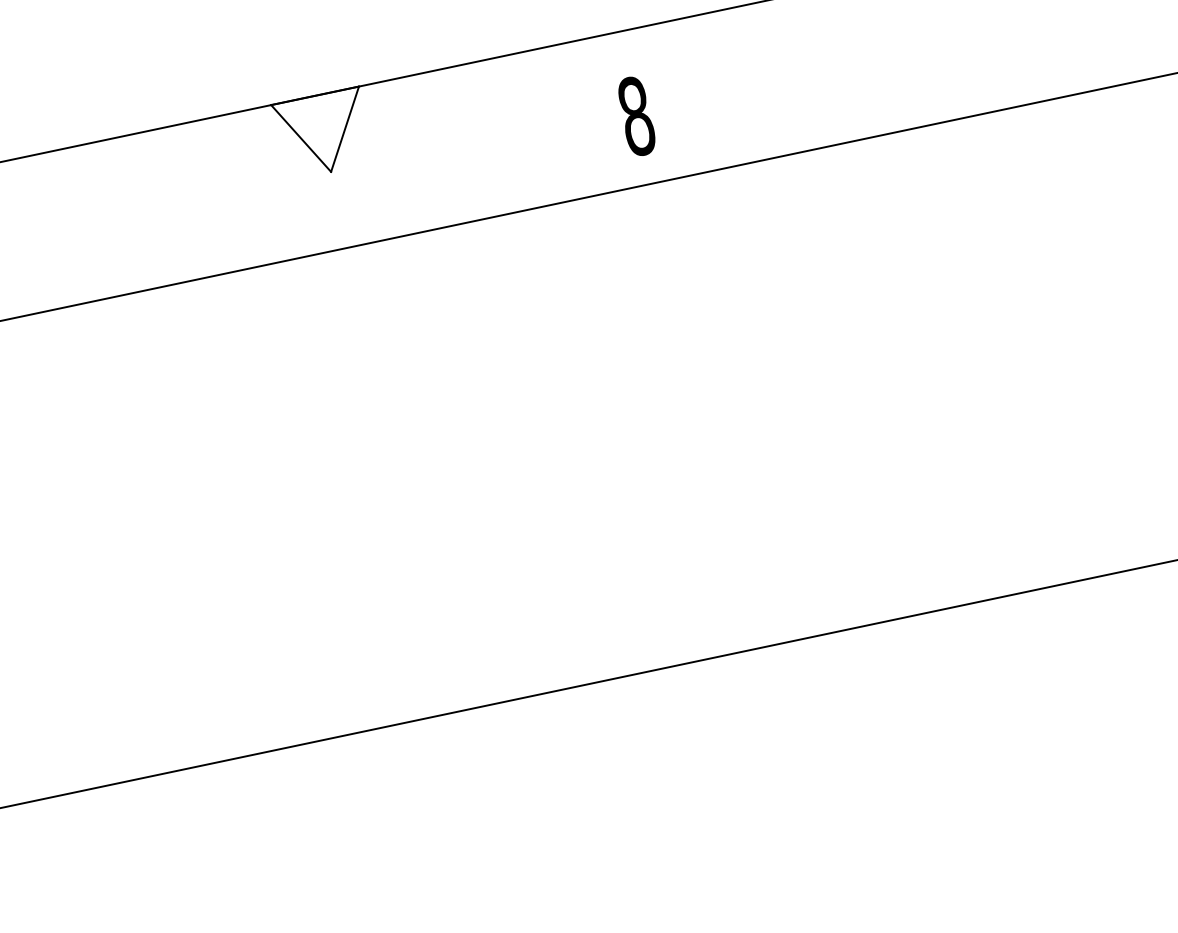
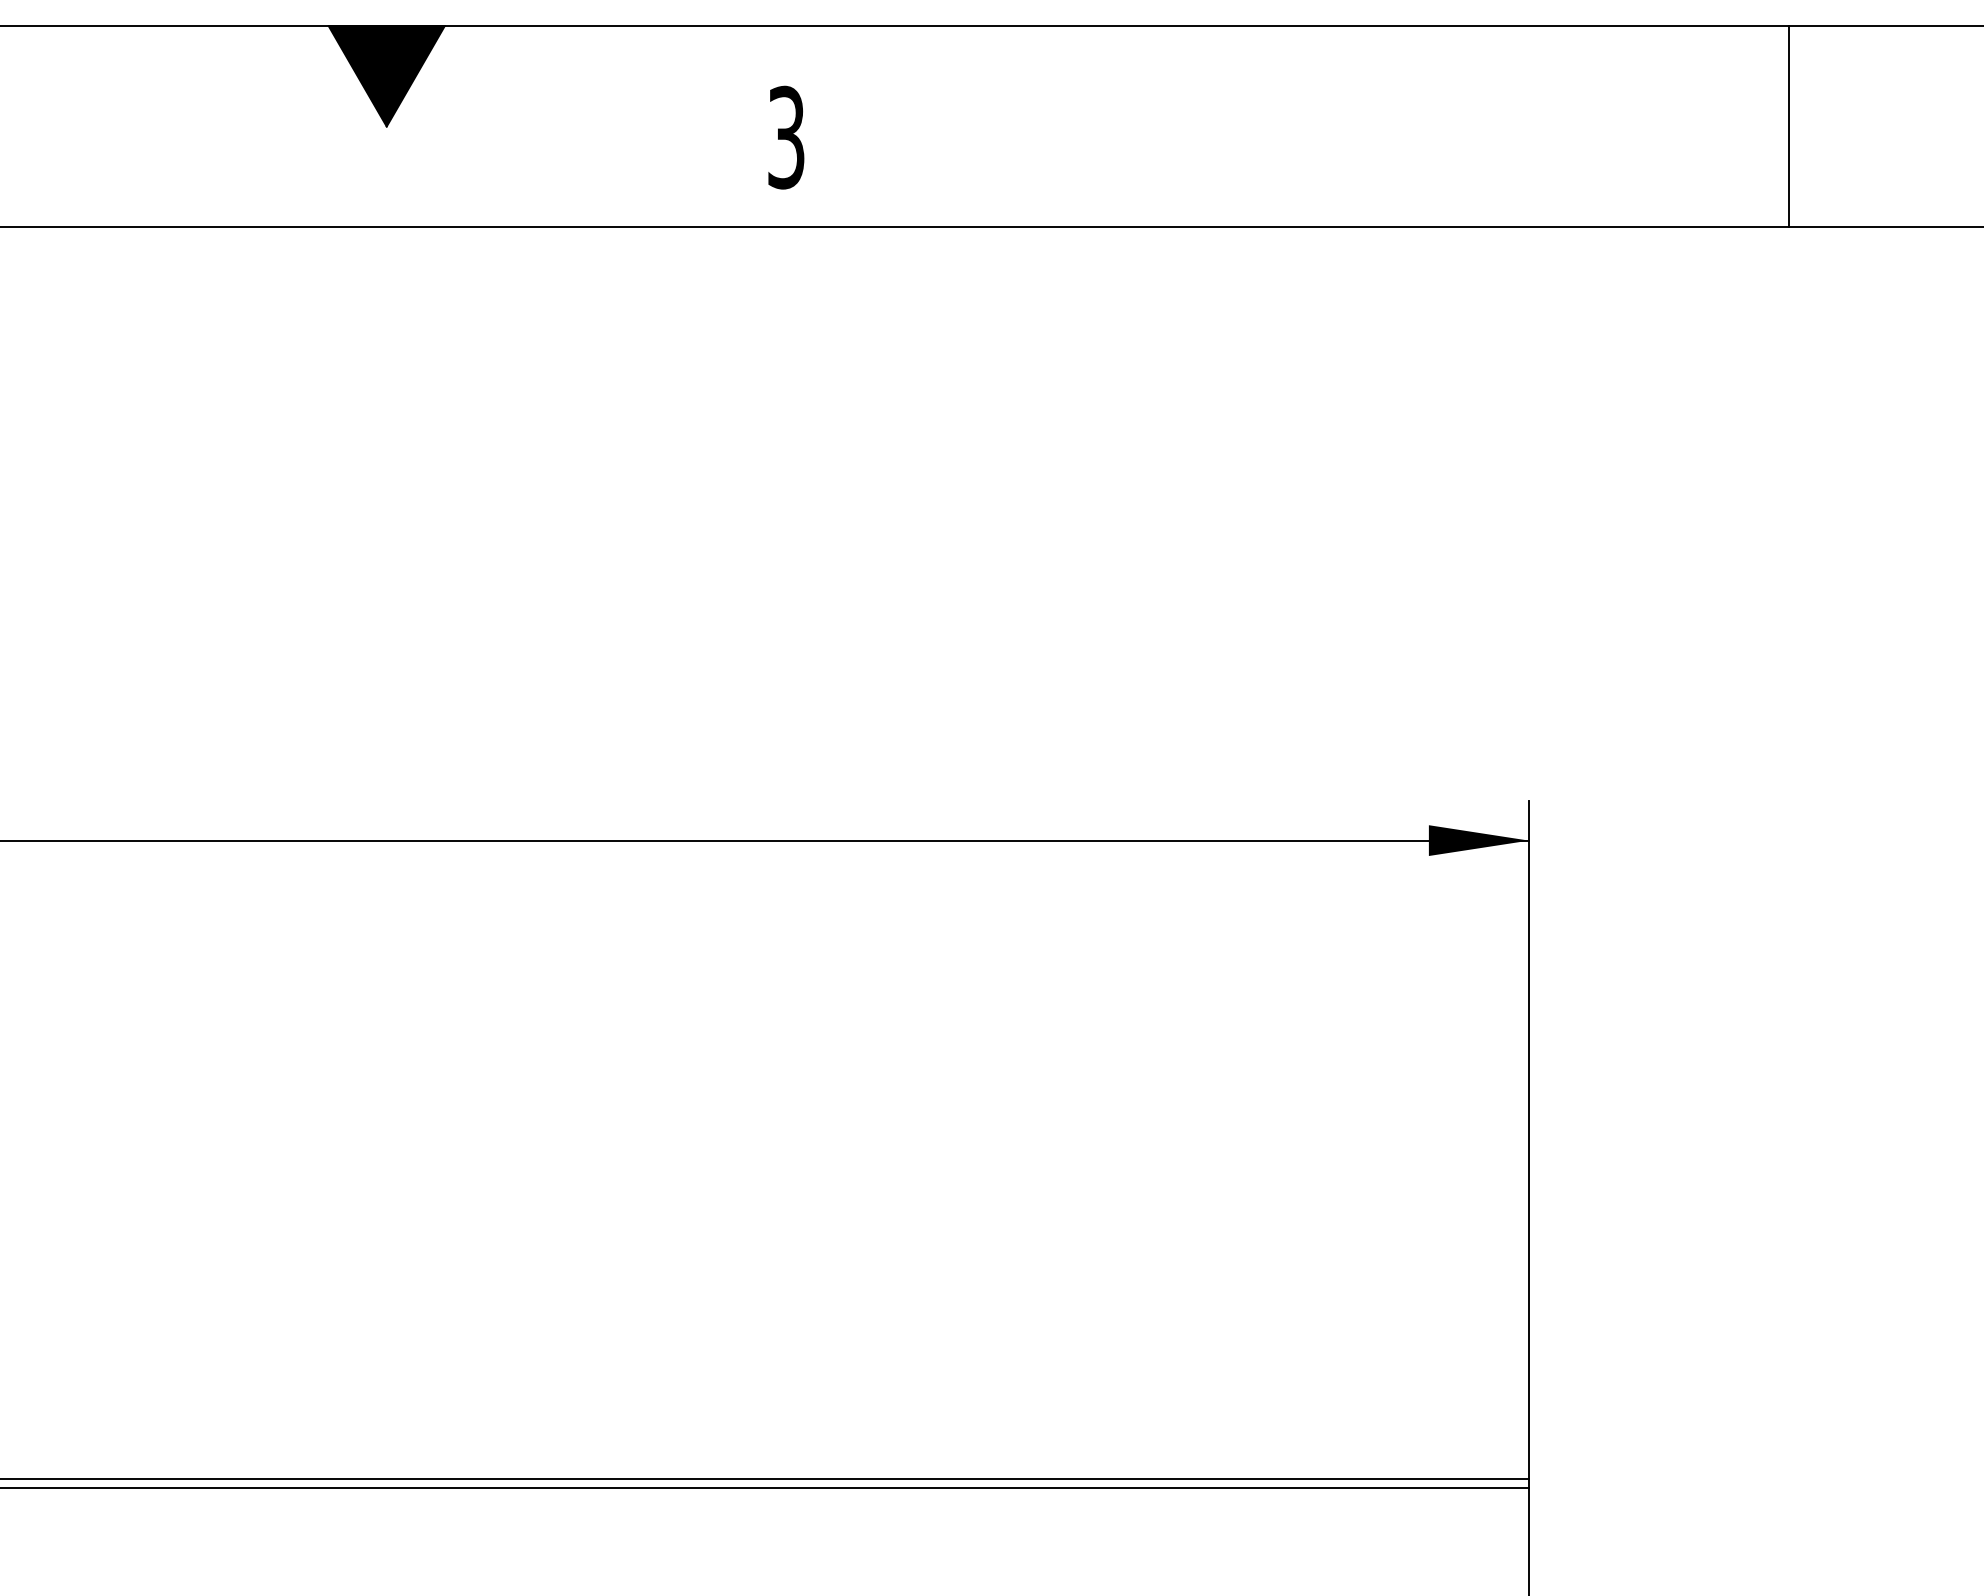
text: (636, 116) -> (786, 137), 8 -> 3
fill: (322, 133) -> (386, 76), added

